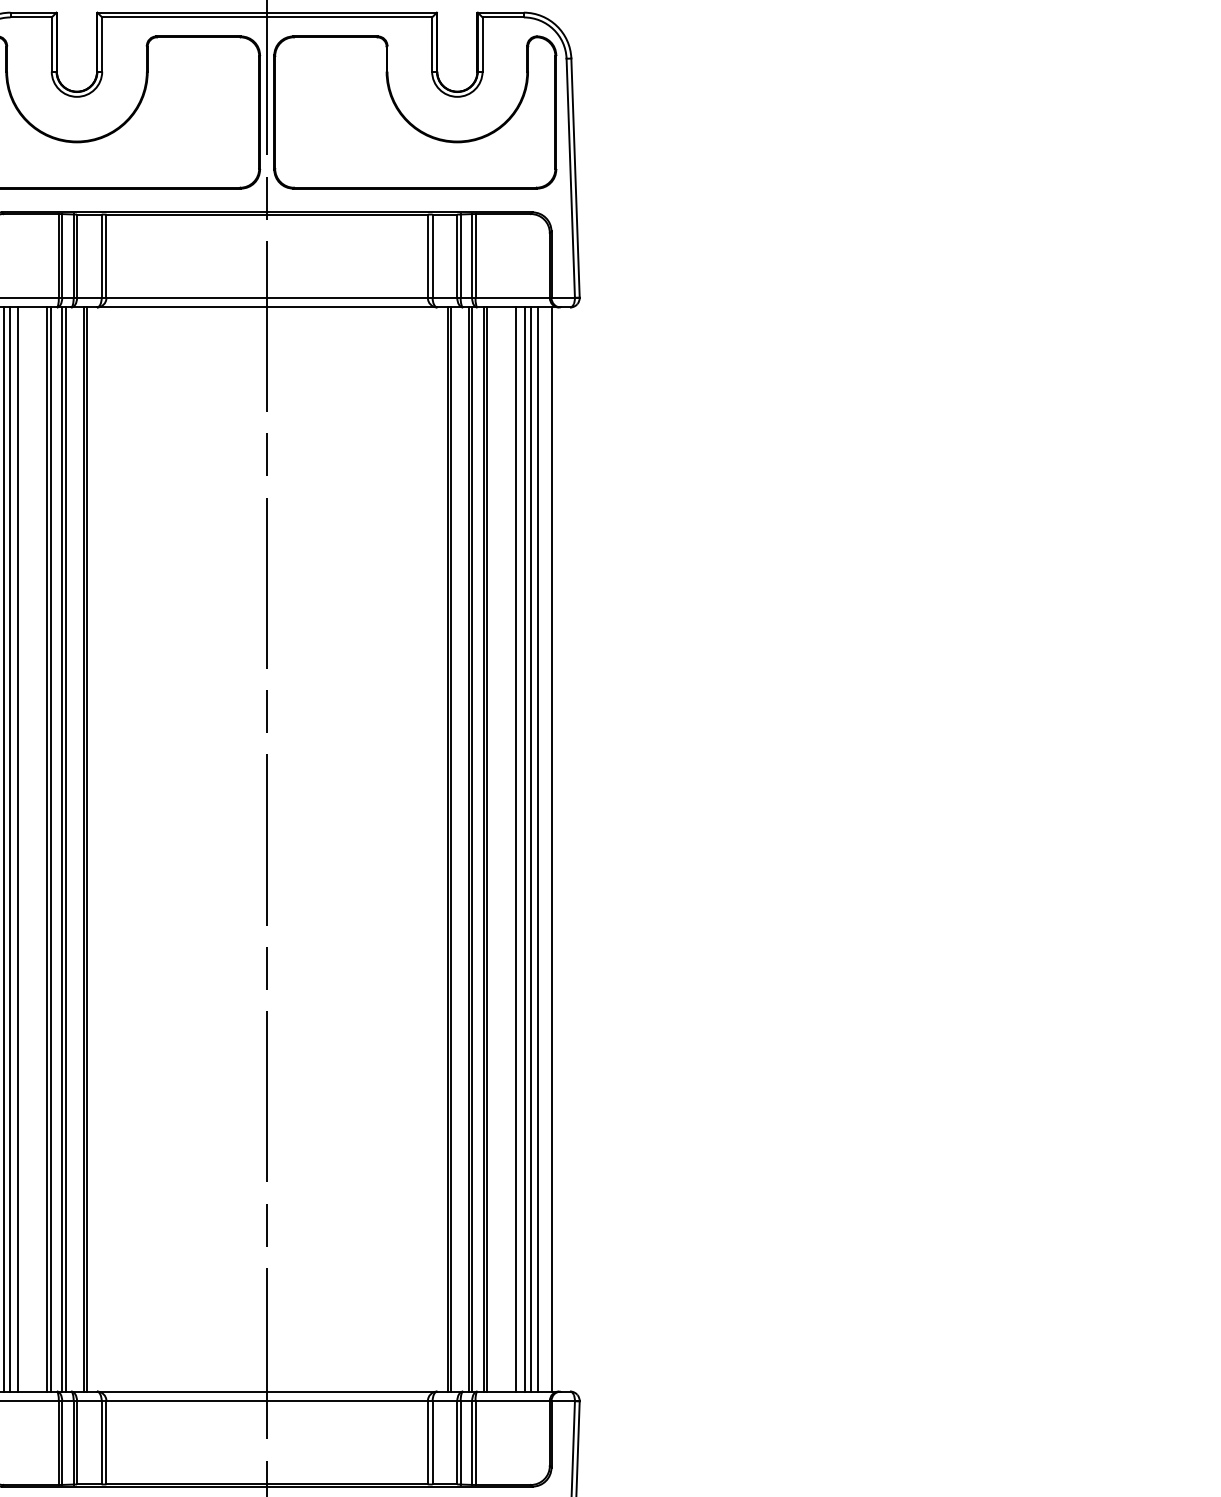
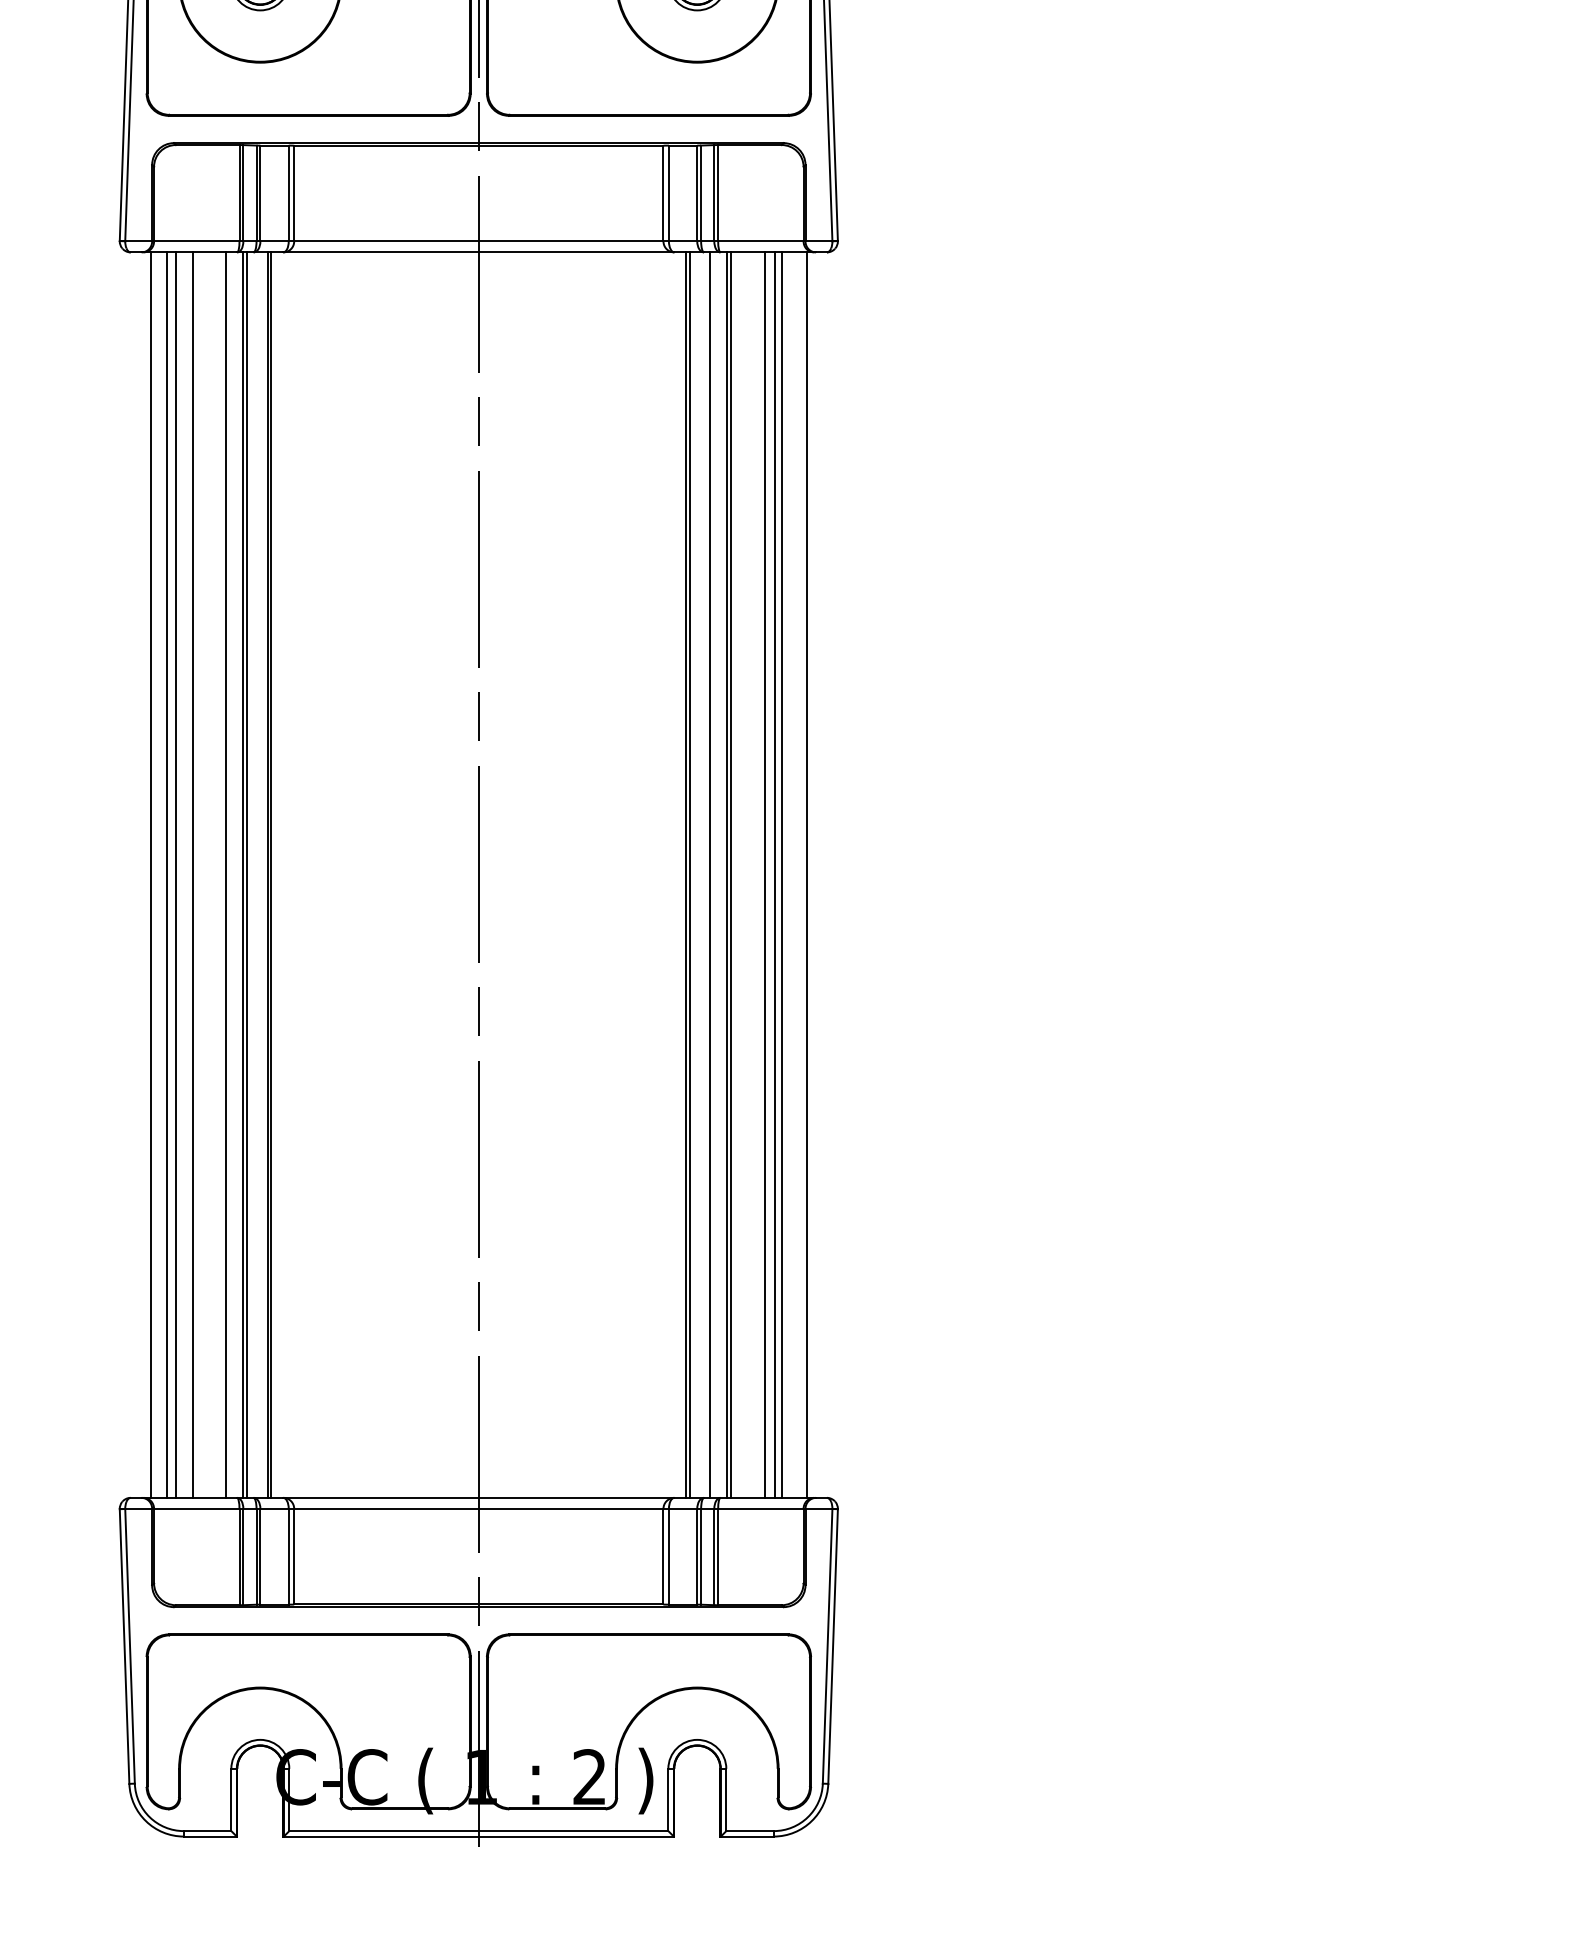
line: (9, 848) -> (182, 874), removed
line: (51, 848) -> (230, 874), removed
line: (472, 848) -> (714, 874), removed
line: (538, 848) -> (790, 874), removed

